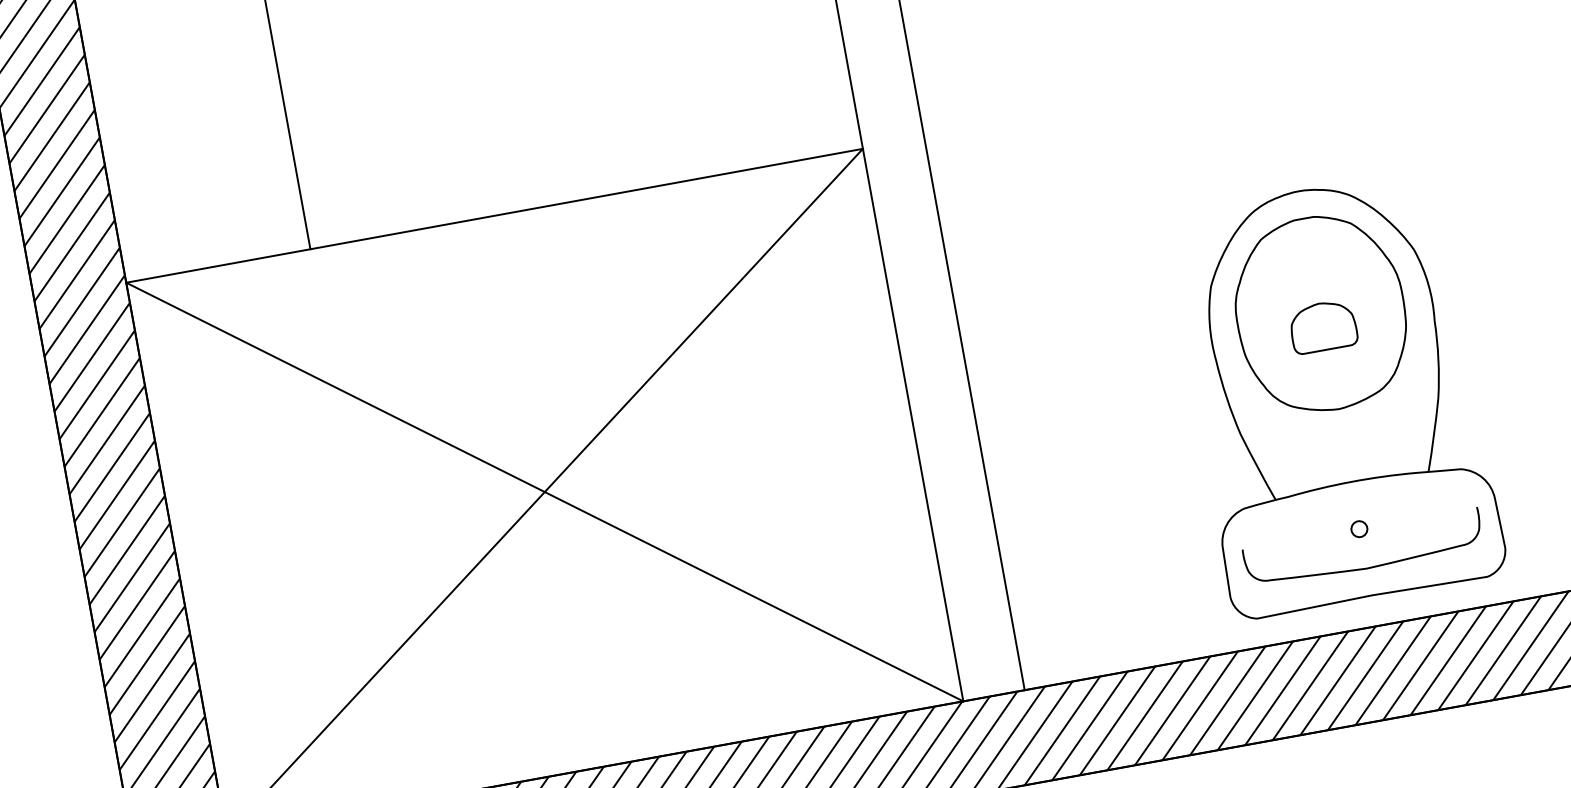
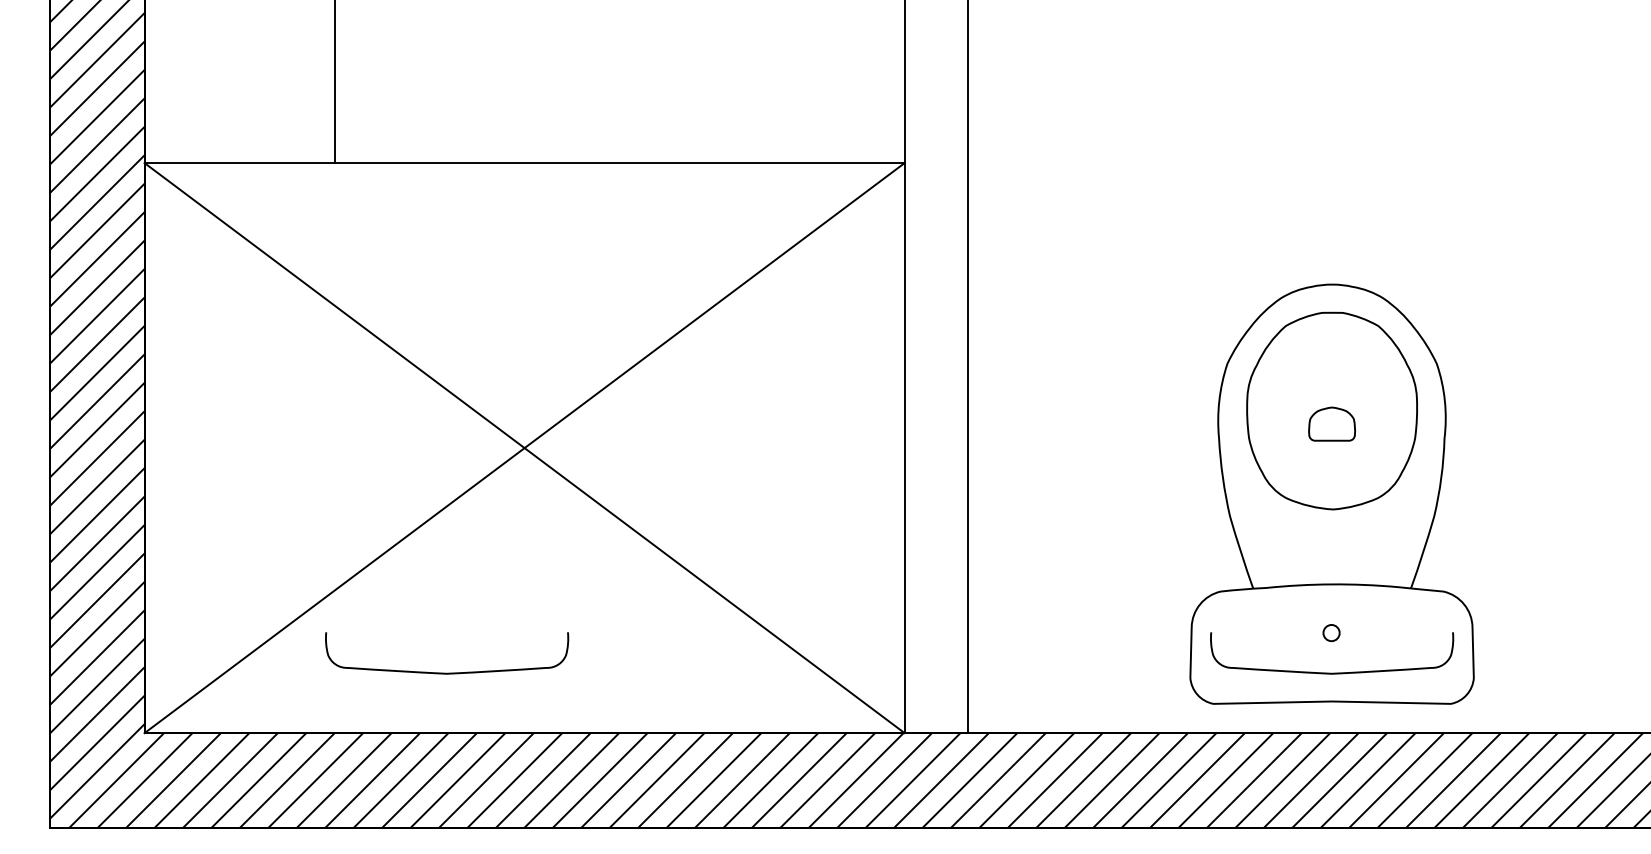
part: (1322, 326) -> (1331, 423), size x0.7
curve: (509, 723) -> (447, 672), added

